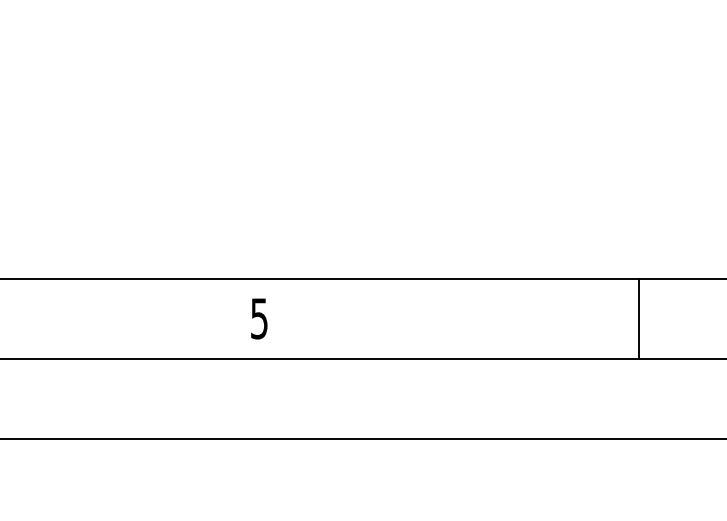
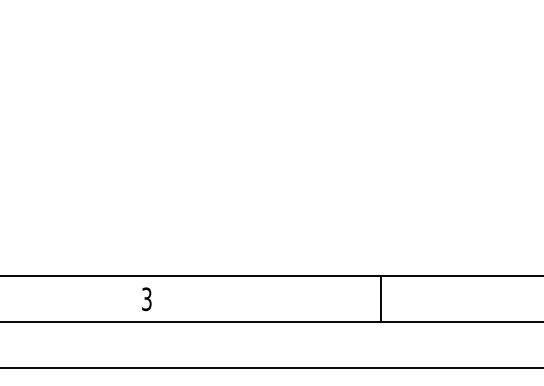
text: (258, 317) -> (146, 298), 5 -> 3
line: (638, 319) -> (380, 299), moved

